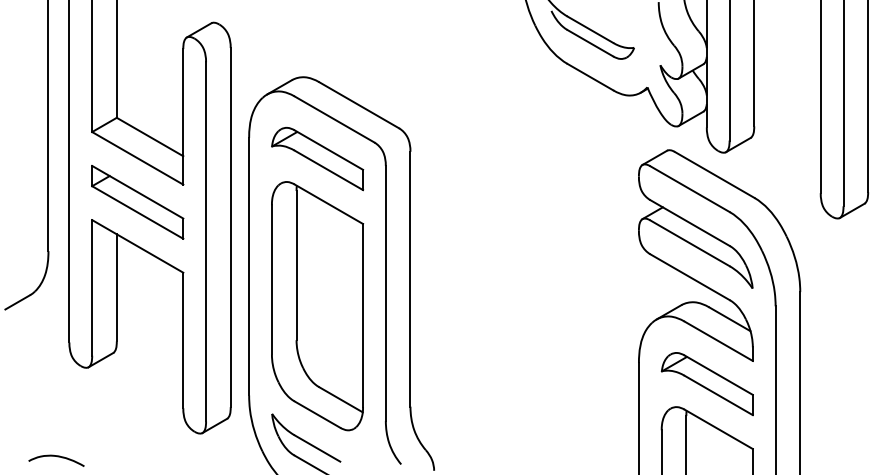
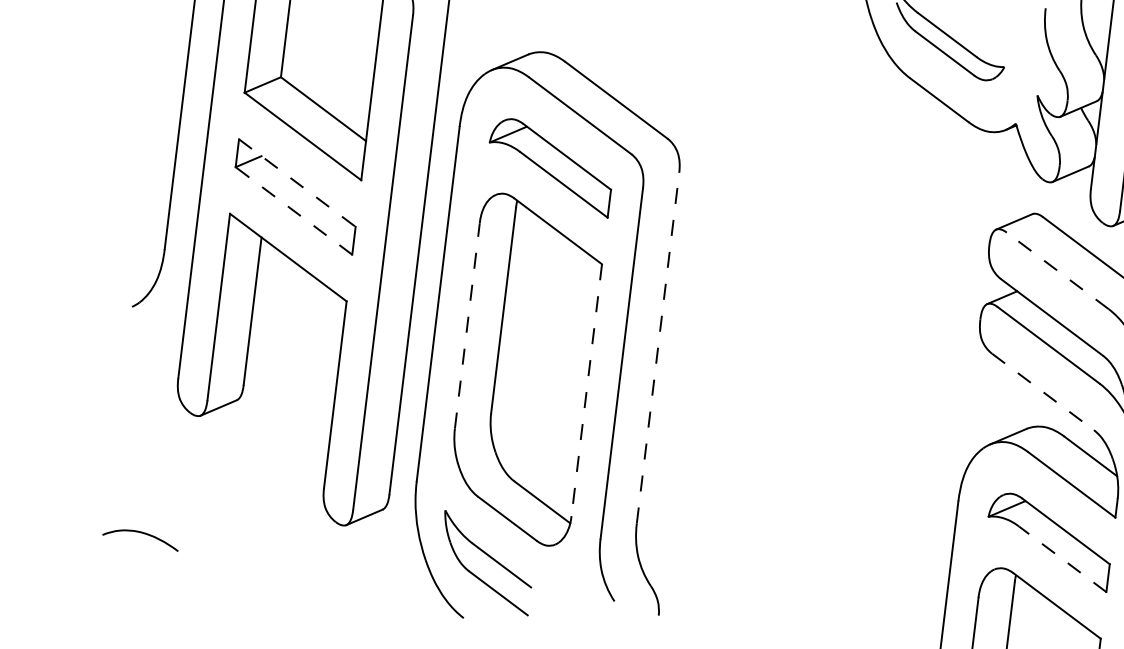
line: (690, 189) -> (1058, 271), solid -> dashed
line: (137, 192) -> (296, 183), solid -> dashed
line: (137, 212) -> (293, 210), solid -> dashed
line: (690, 277) -> (1043, 392), solid -> dashed
line: (410, 278) -> (658, 347), solid -> dashed
line: (271, 279) -> (466, 325), solid -> dashed
line: (17, 302) -> (113, 314), removed
line: (363, 315) -> (587, 390), solid -> dashed
line: (718, 395) -> (1062, 559), solid -> dashed

